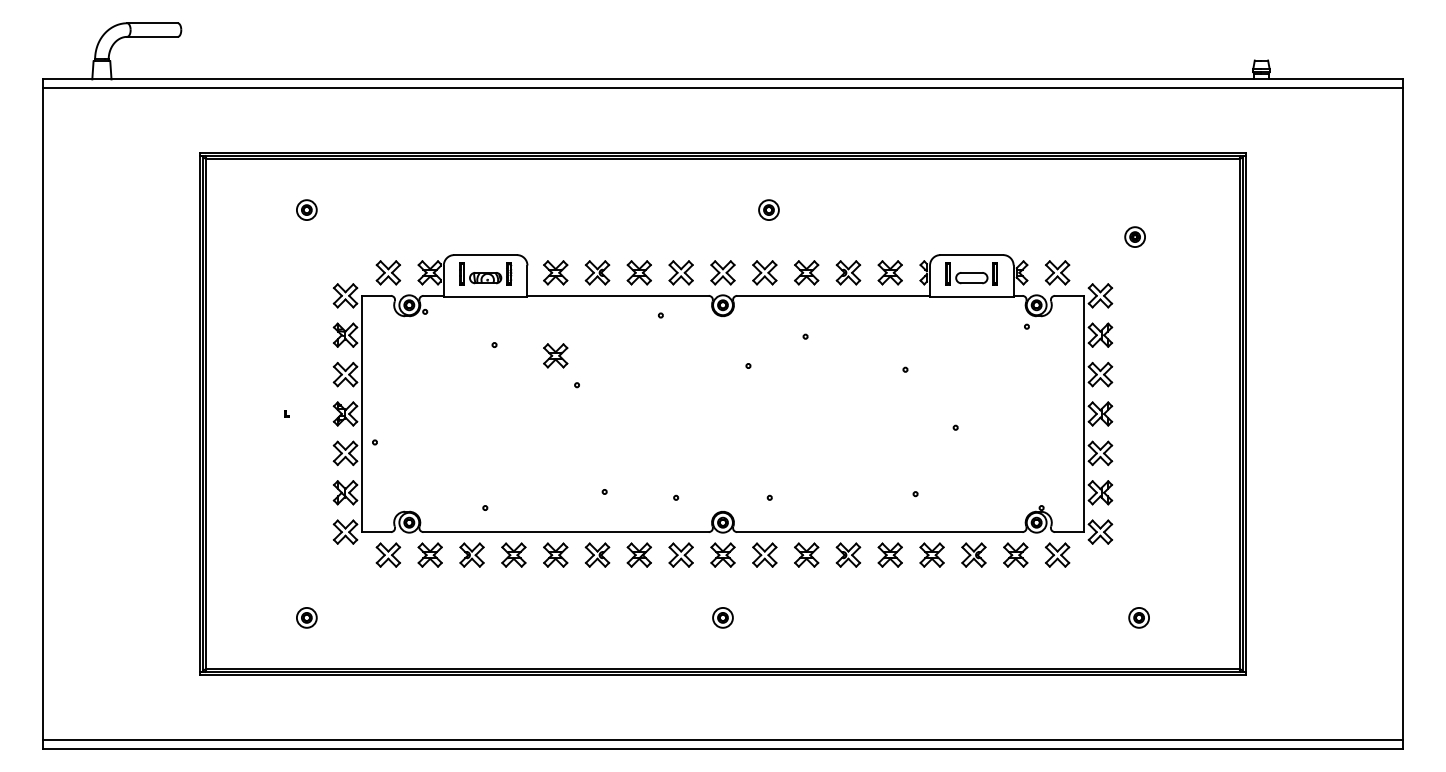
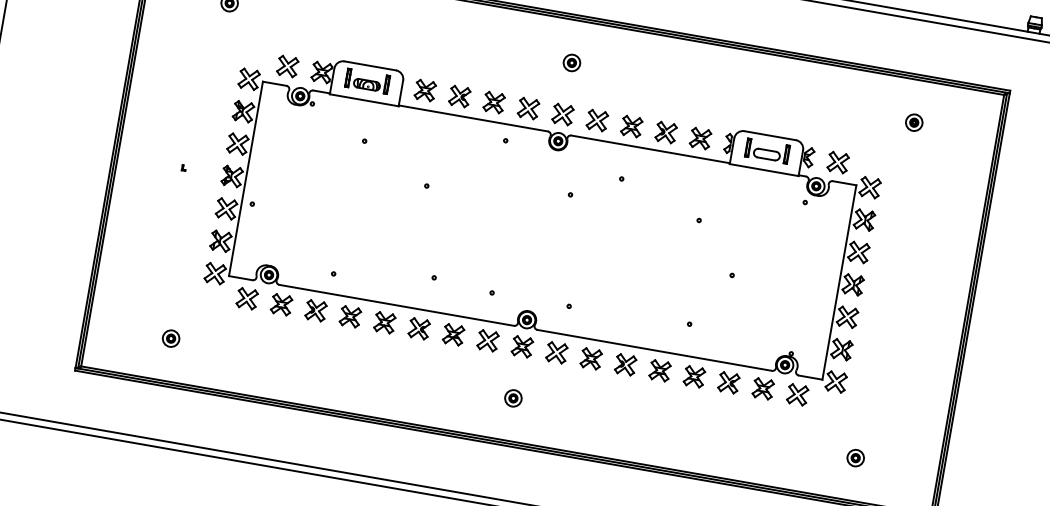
part: (768, 209) -> (571, 62), moved
part: (1134, 236) -> (913, 122), moved
part: (555, 355) -> (413, 158), removed

